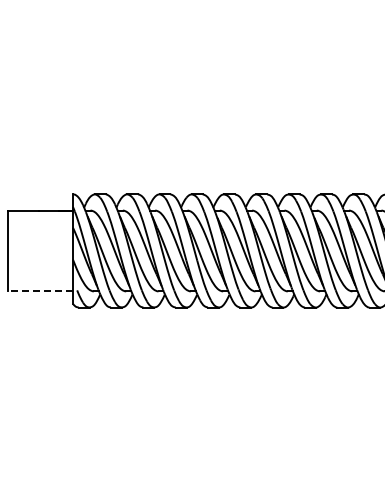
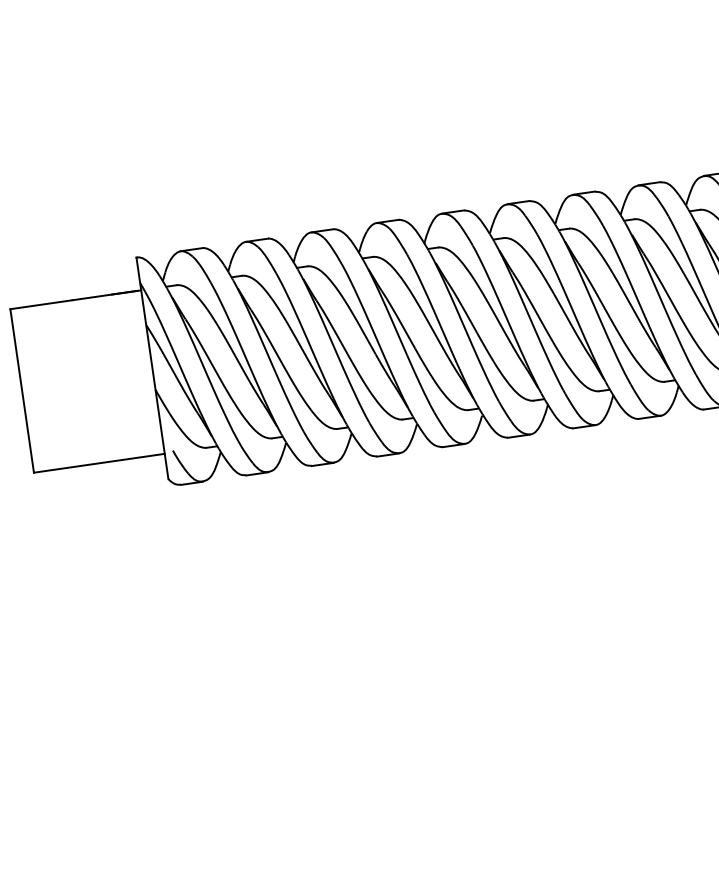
line: (40, 291) -> (98, 463), dashed -> solid

